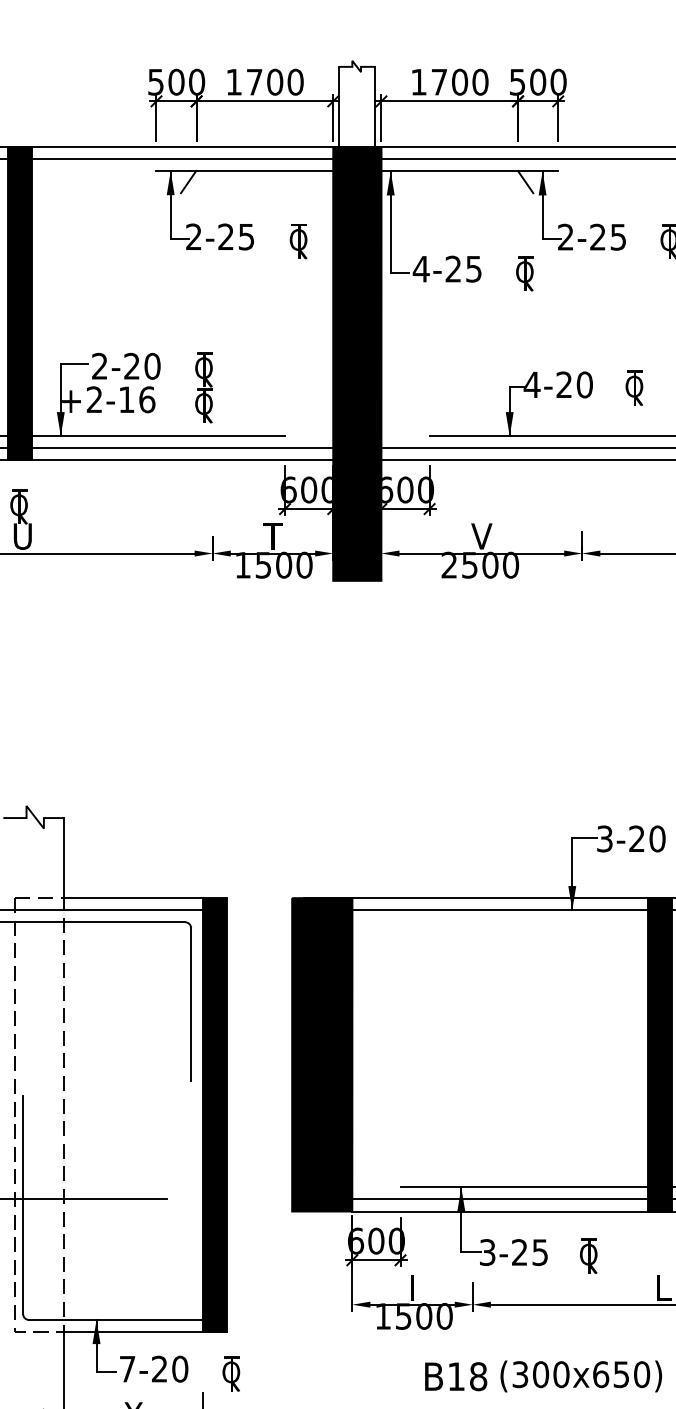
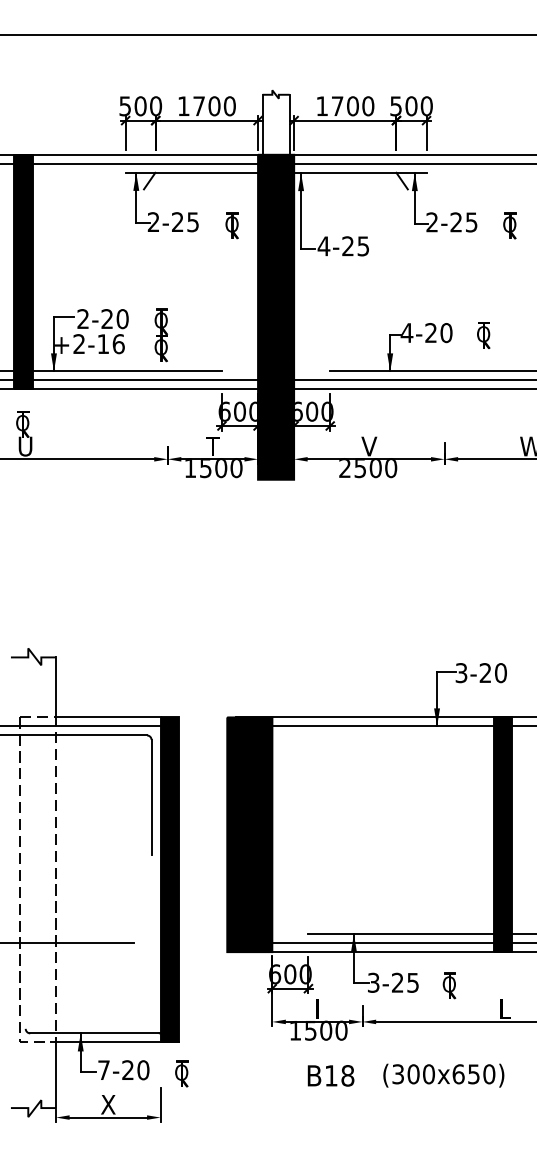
part: (524, 273) -> (401, 249), removed
line: (22, 1203) -> (25, 946), removed
text: (455, 1376) -> (330, 1075), moved

